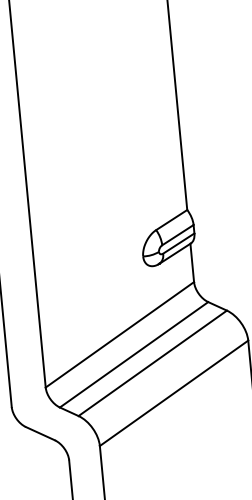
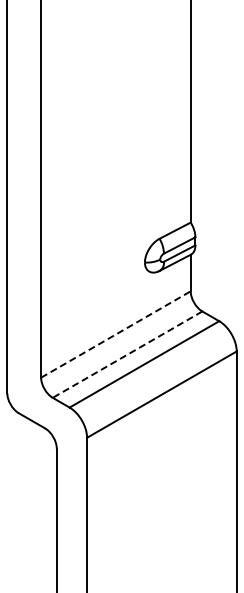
line: (120, 334) -> (116, 334), solid -> dashed
line: (134, 354) -> (127, 354), solid -> dashed

